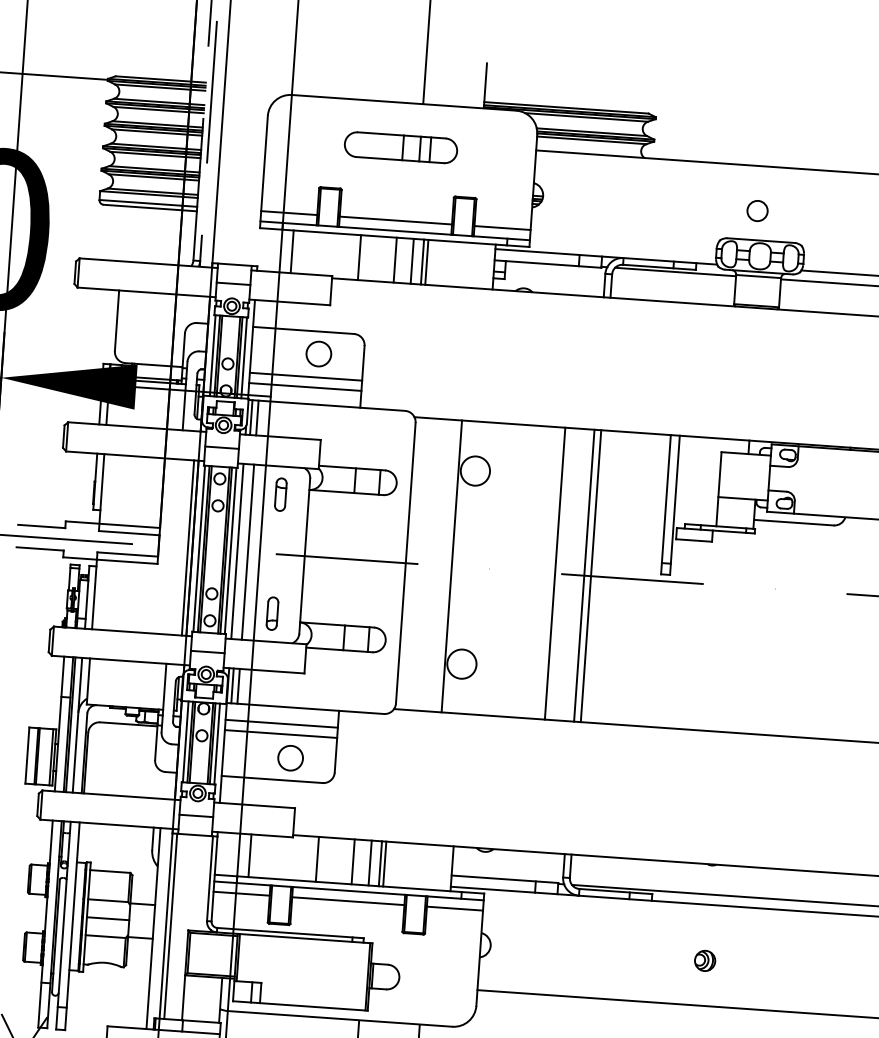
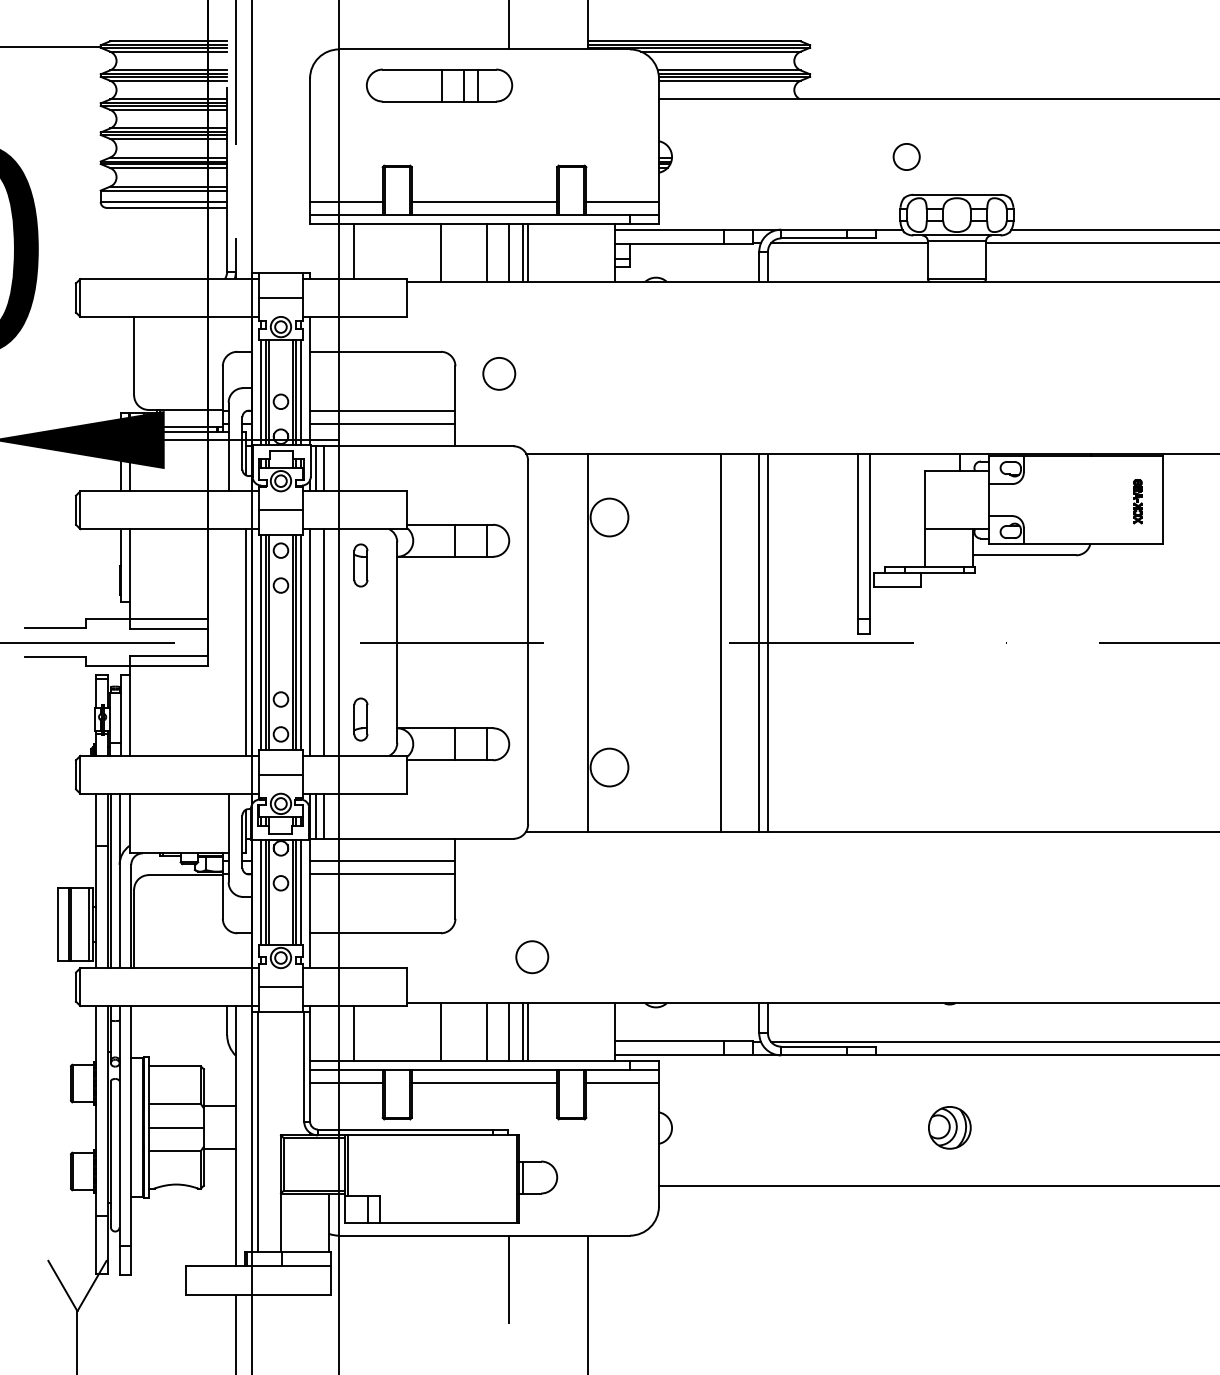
part: (401, 147) -> (439, 85), moved
circle: (757, 210) -> (906, 156), moved
circle: (319, 353) -> (499, 373), moved
circle: (290, 758) -> (532, 957), moved
part: (704, 961) -> (949, 1128), size x1.6

